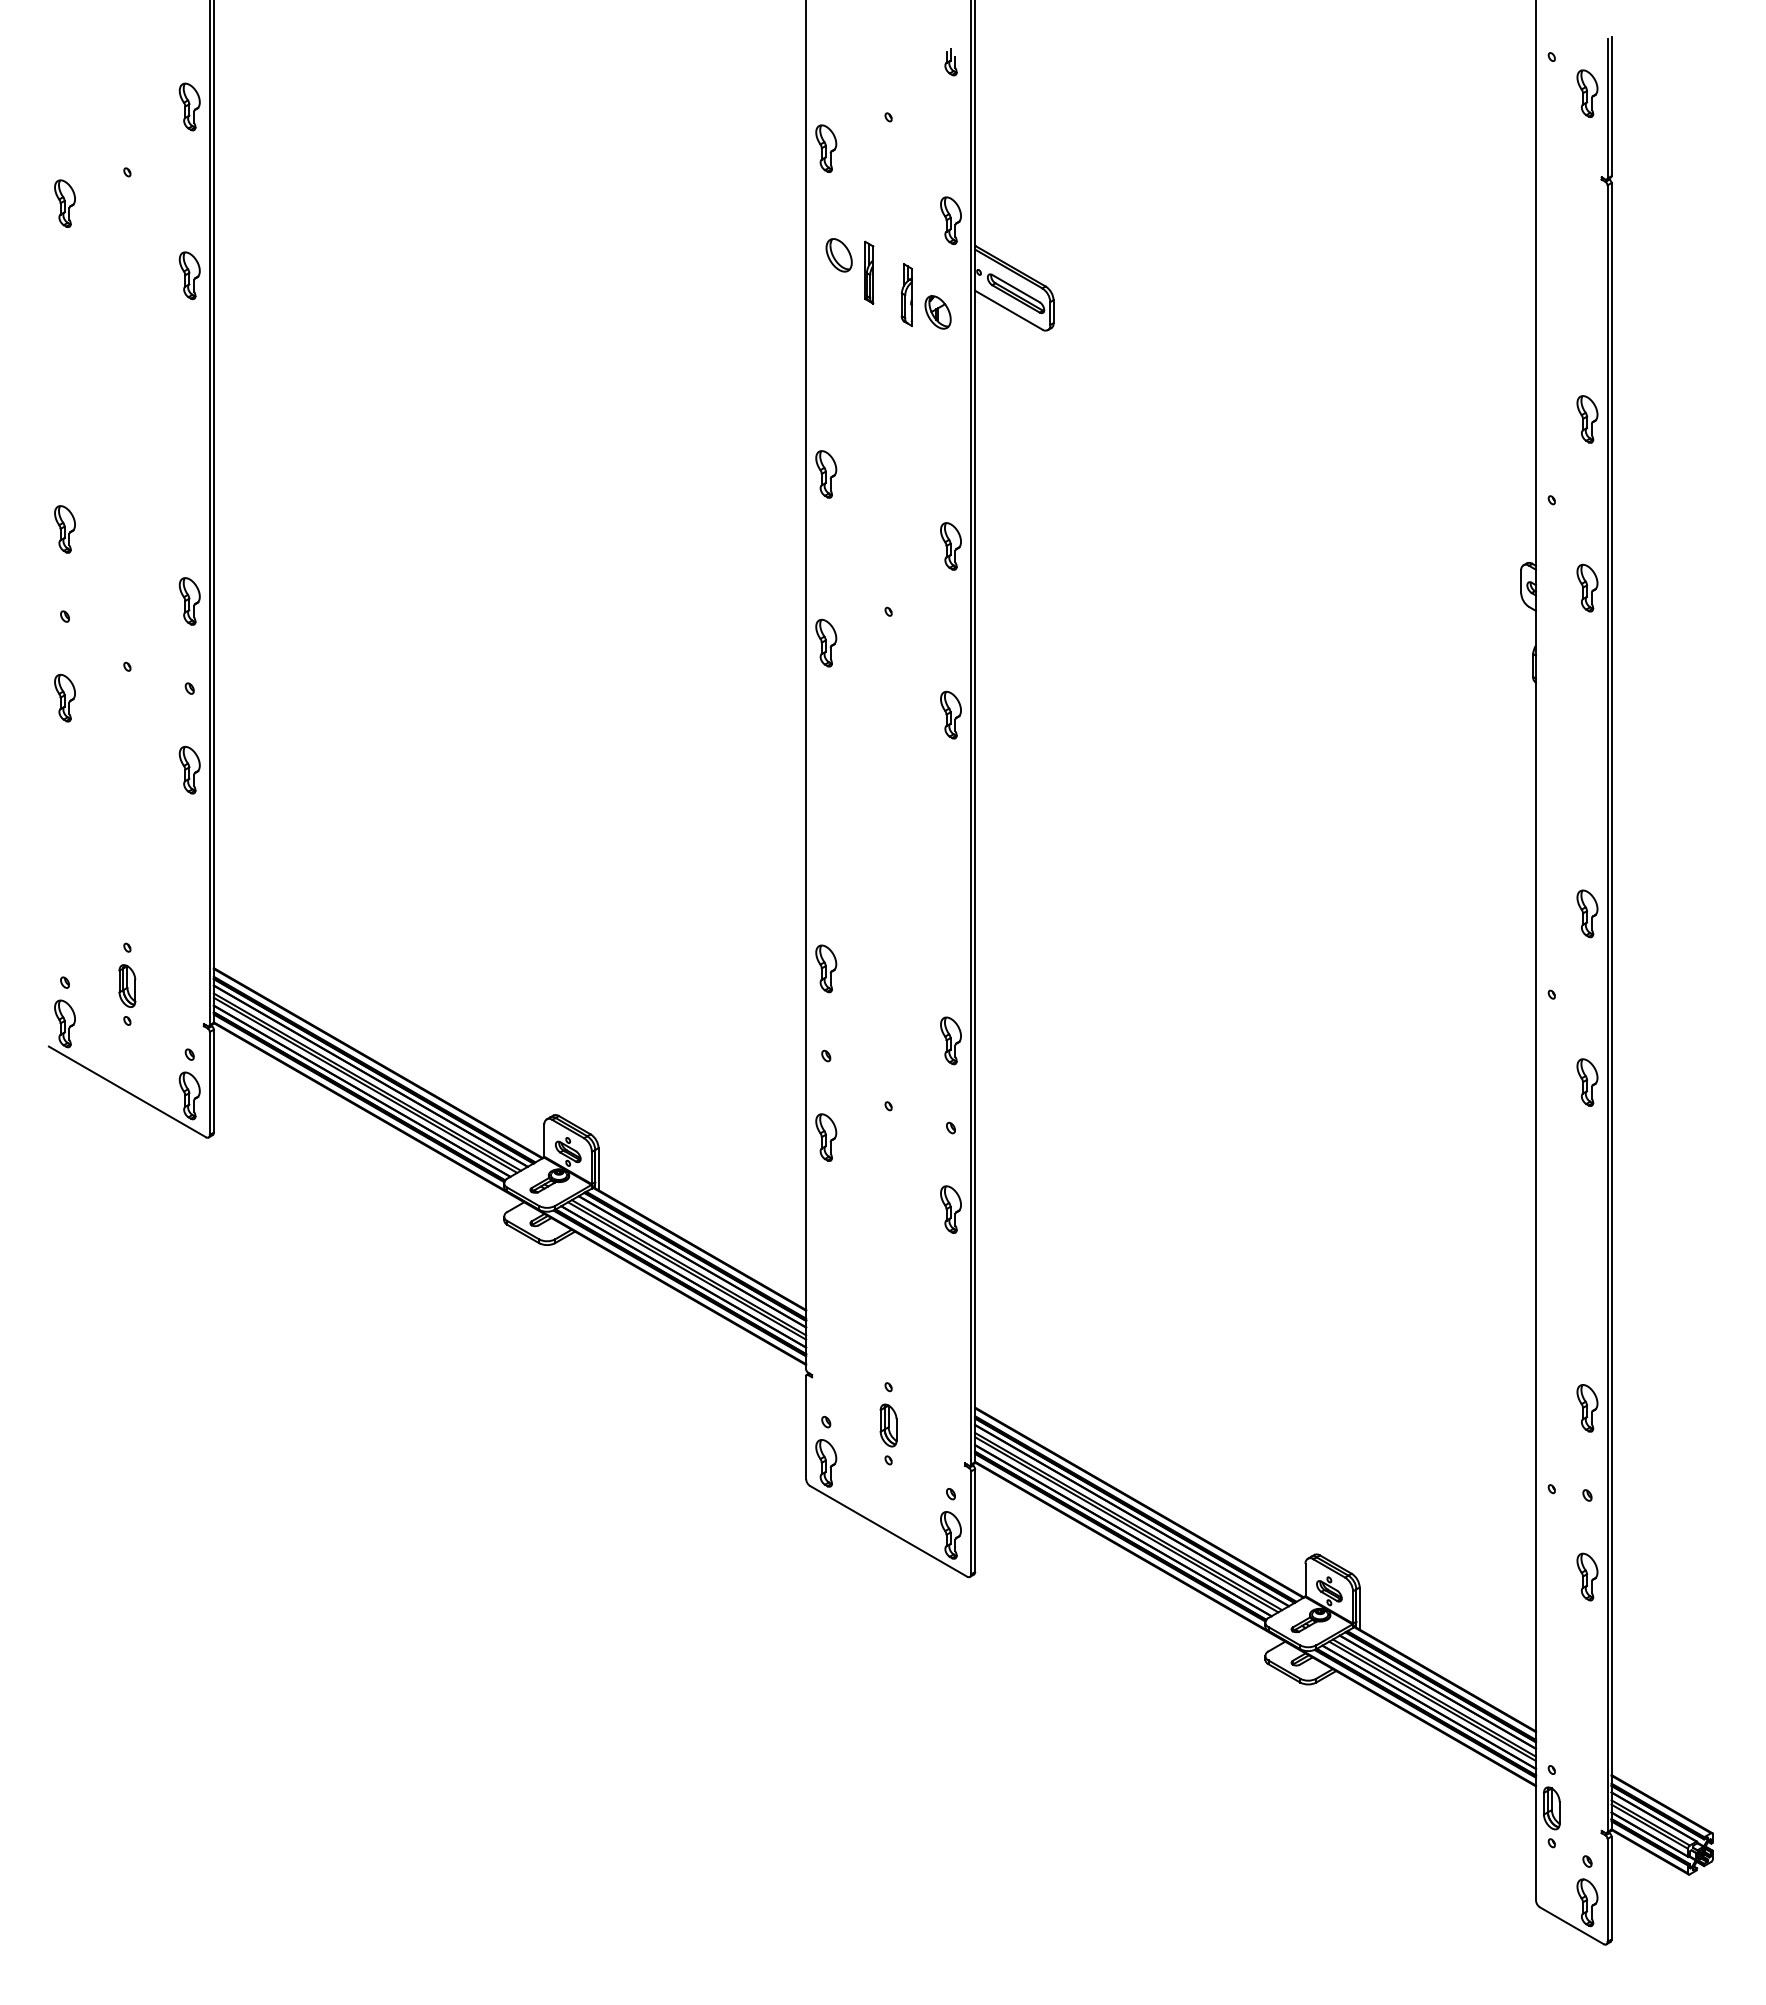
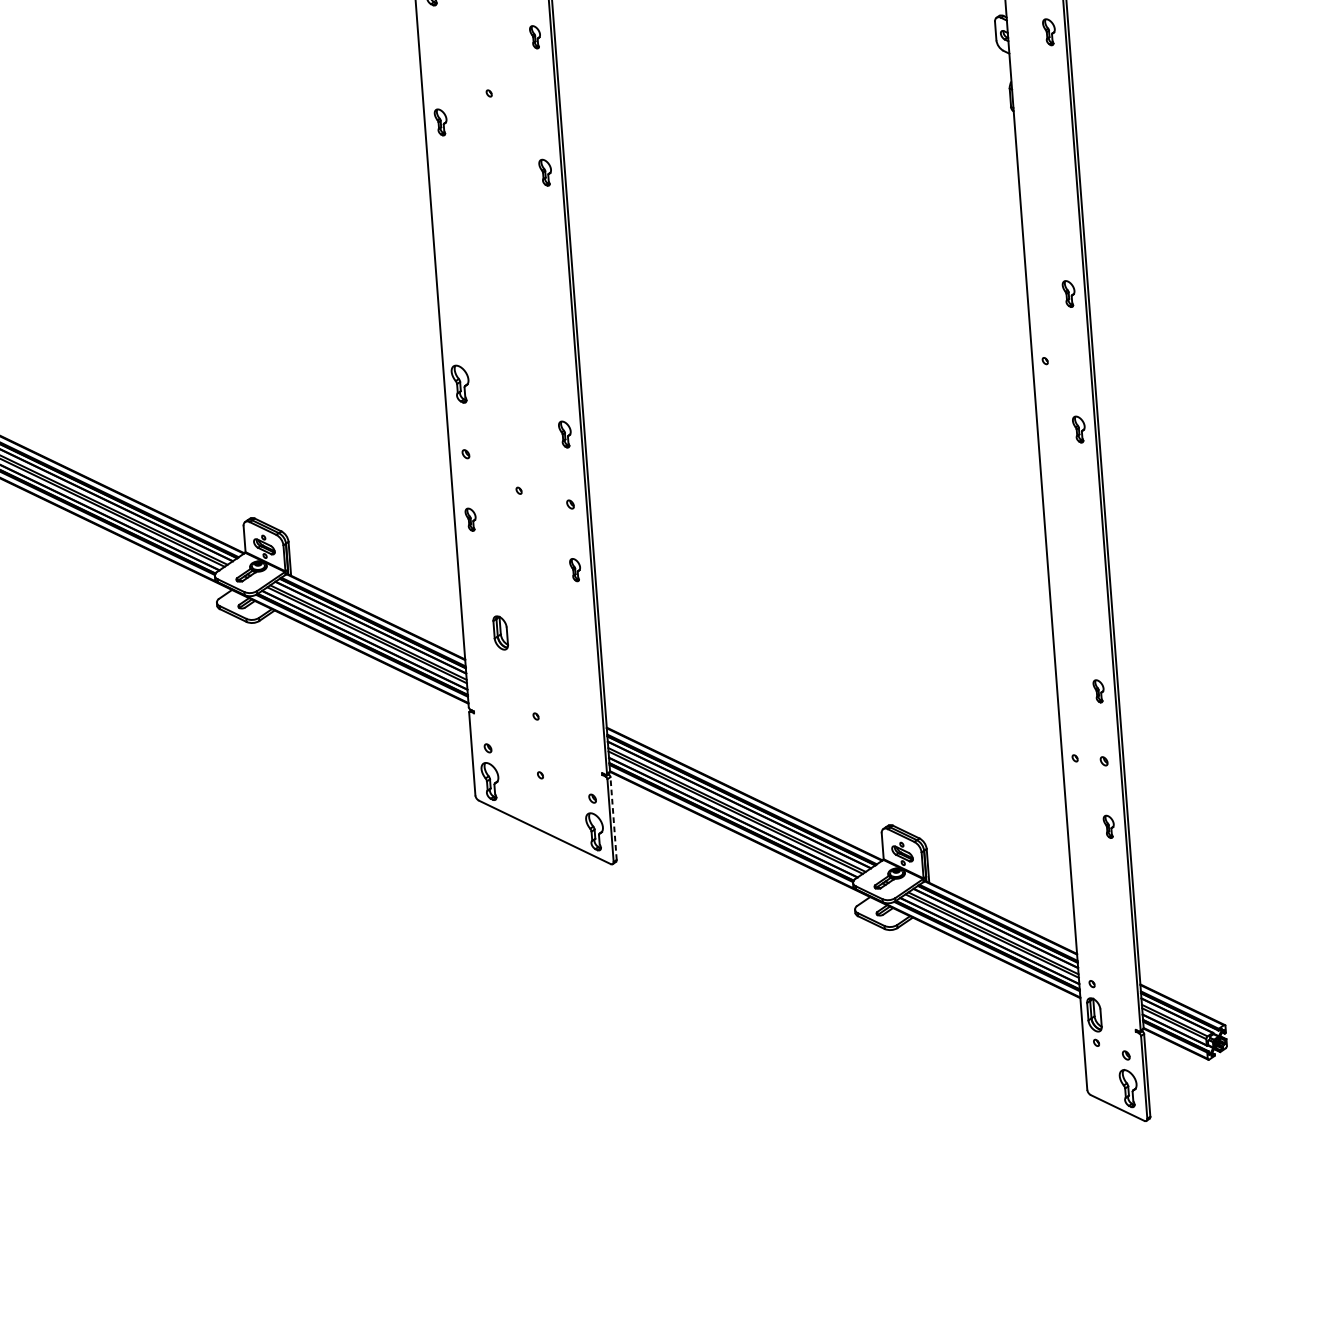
part: (950, 546) -> (535, 37), size x0.6
part: (1587, 587) -> (1049, 31), size x0.7
part: (826, 642) -> (441, 121), size x0.7
part: (950, 714) -> (545, 172), size x0.7
part: (1587, 913) -> (1069, 293), size x0.7
part: (950, 1040) -> (564, 434), size x0.7
part: (1587, 1082) -> (1079, 429), size x0.7
part: (826, 1137) -> (471, 519), size x0.6
part: (950, 1209) -> (575, 570), size x0.6
part: (1587, 1408) -> (1098, 691), size x0.6
part: (888, 1425) -> (500, 632), moved
line: (975, 1520) -> (613, 818), solid -> dashed
part: (1587, 1576) -> (1109, 826), size x0.6

